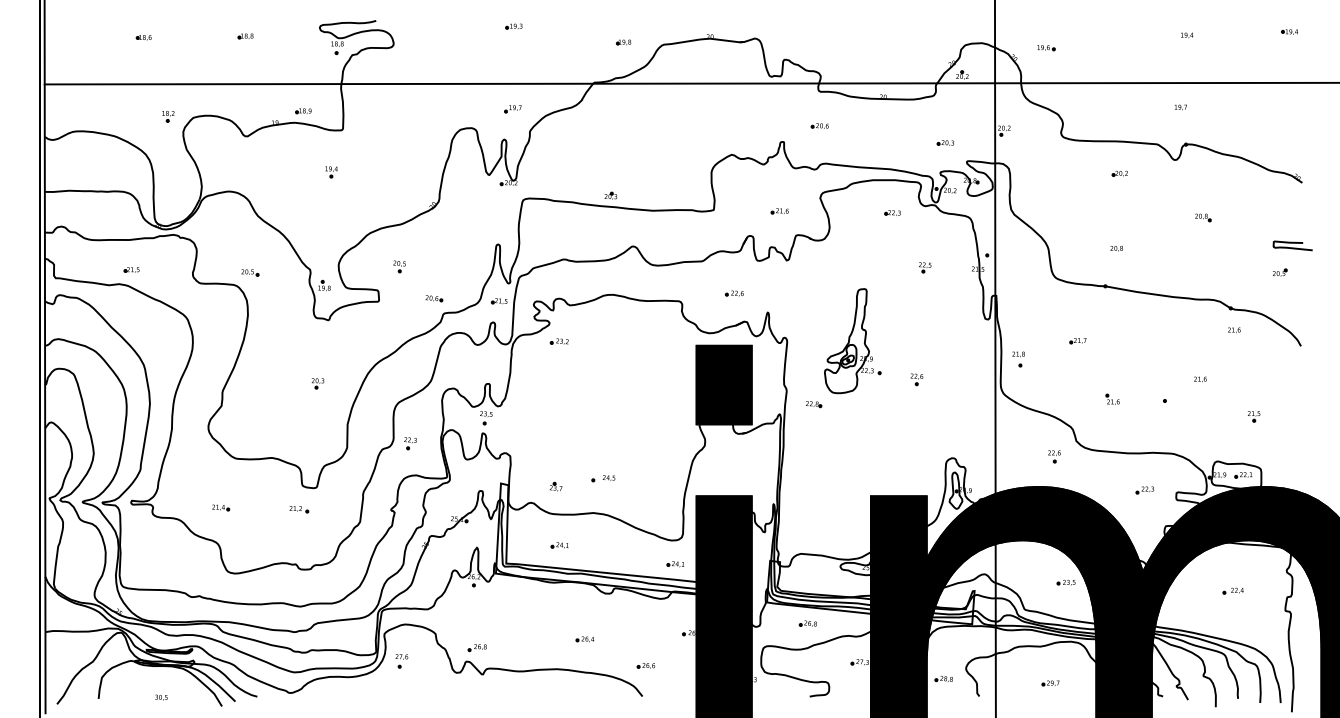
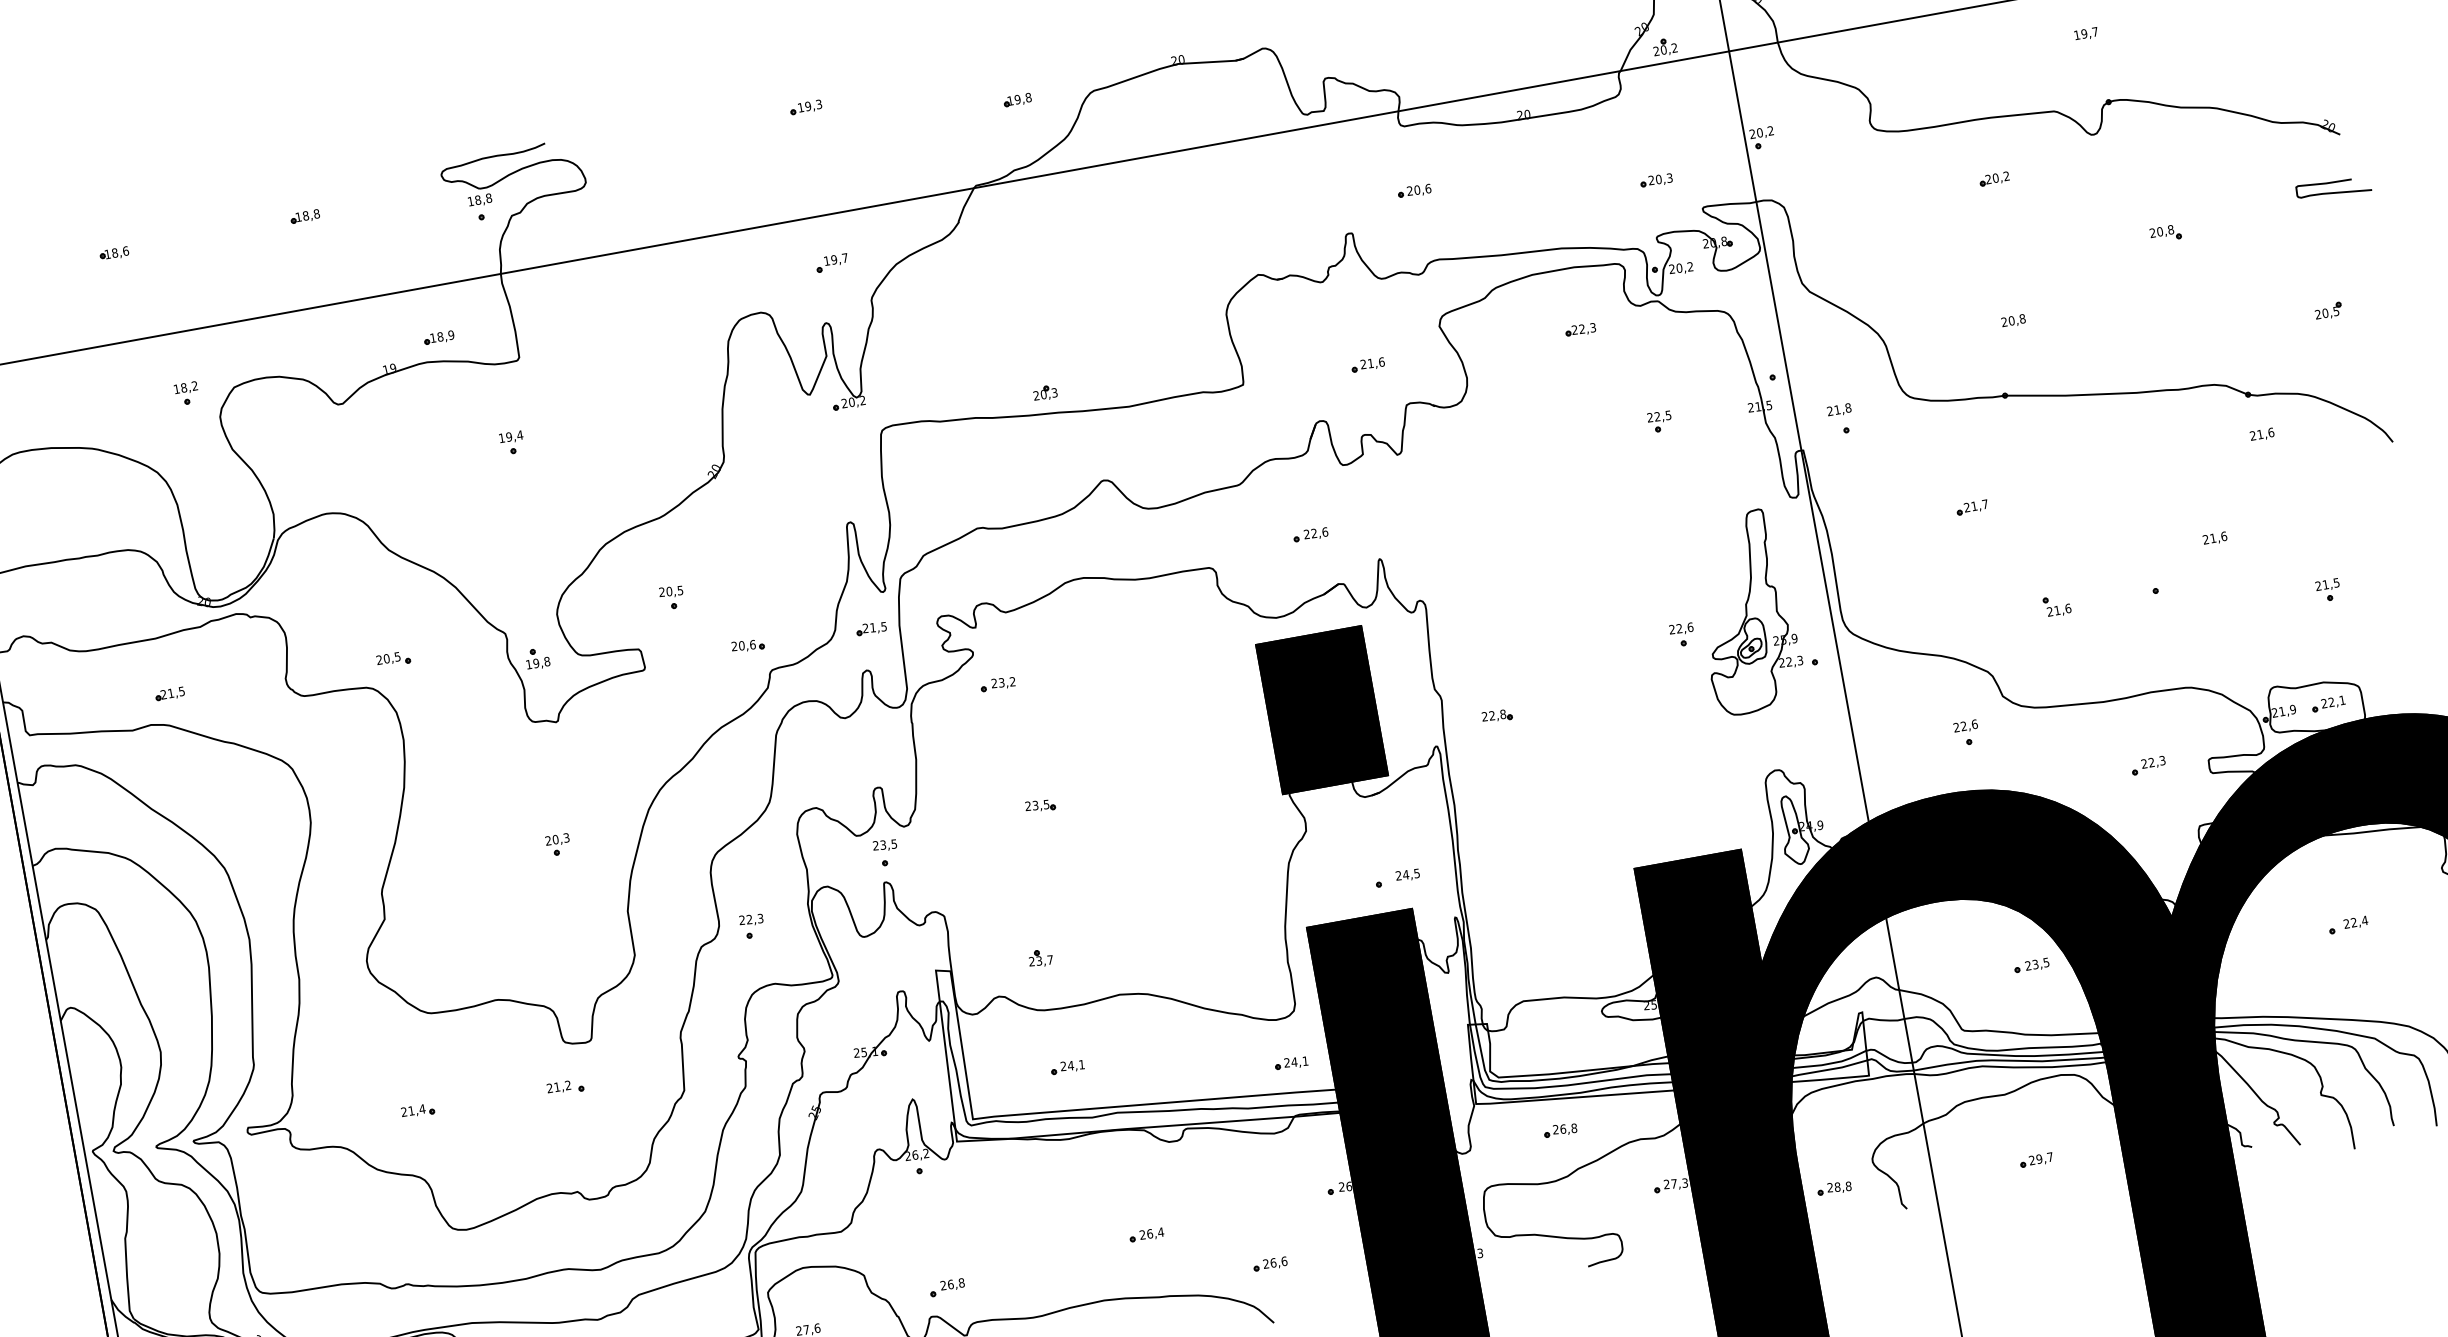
curve: (1292, 243) -> (2331, 183), moved
part: (852, 341) -> (1753, 612), moved
part: (1018, 359) -> (1840, 419), moved
part: (570, 408) -> (1041, 806), added
part: (603, 478) -> (1397, 877), moved

